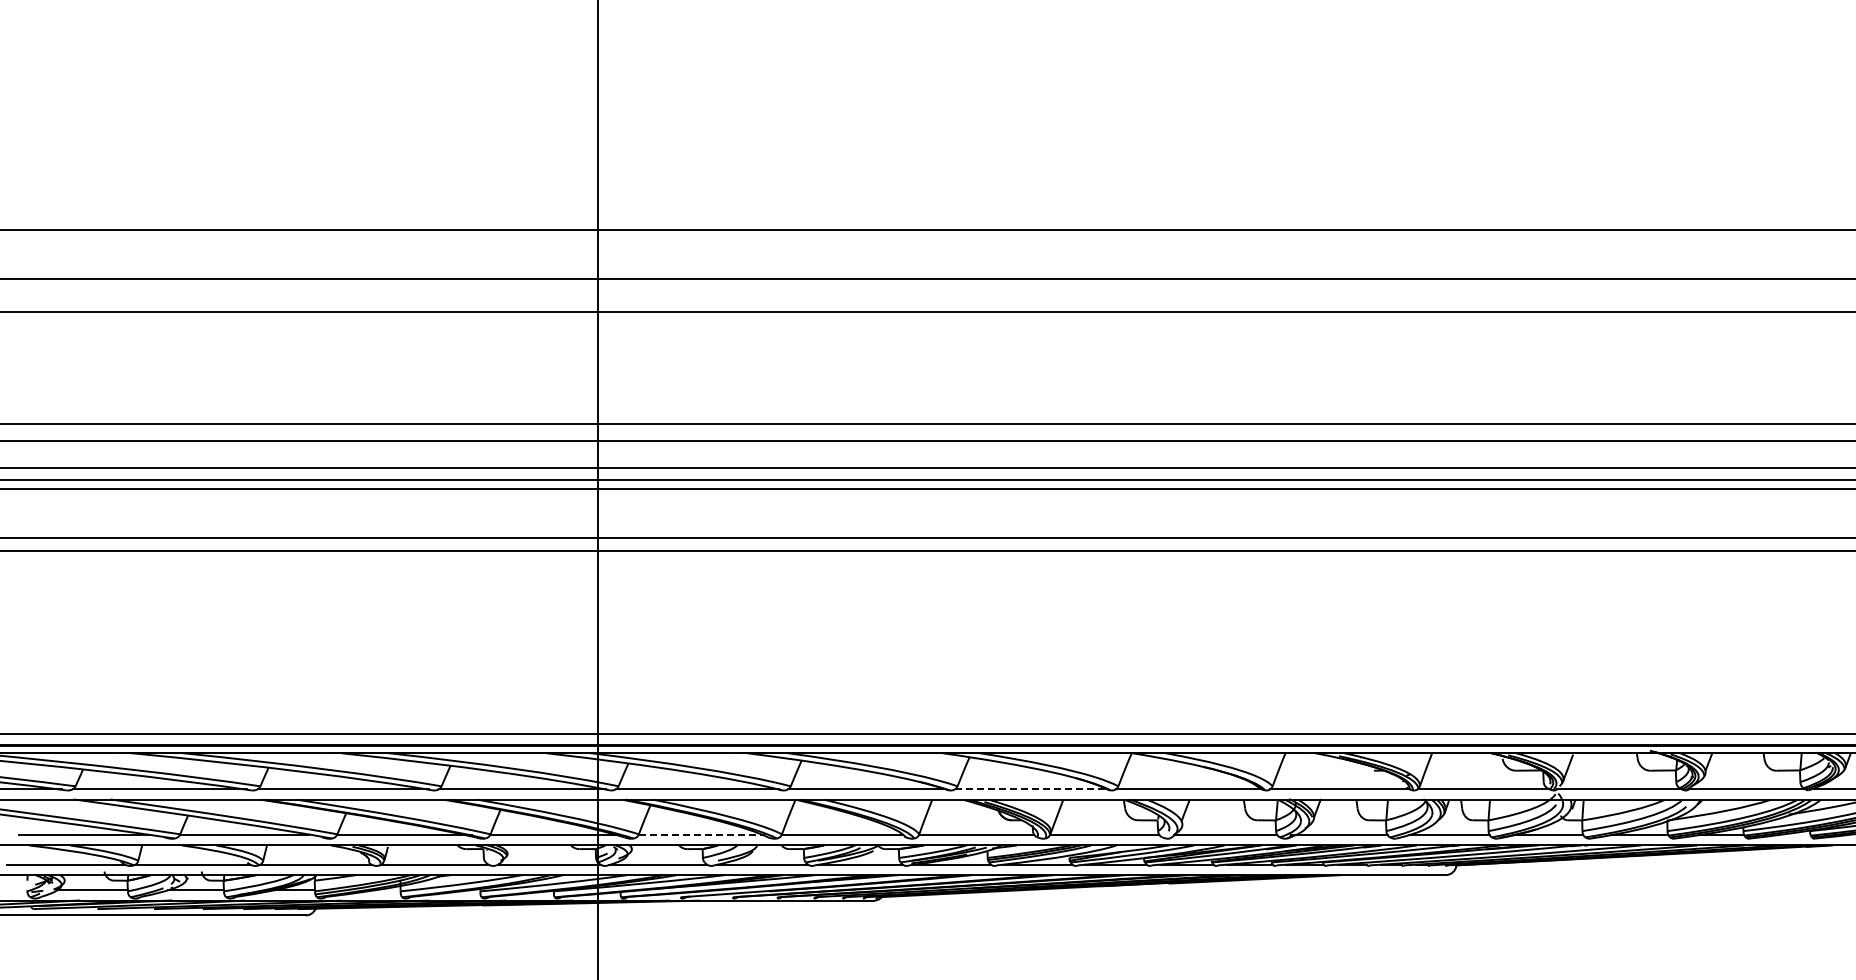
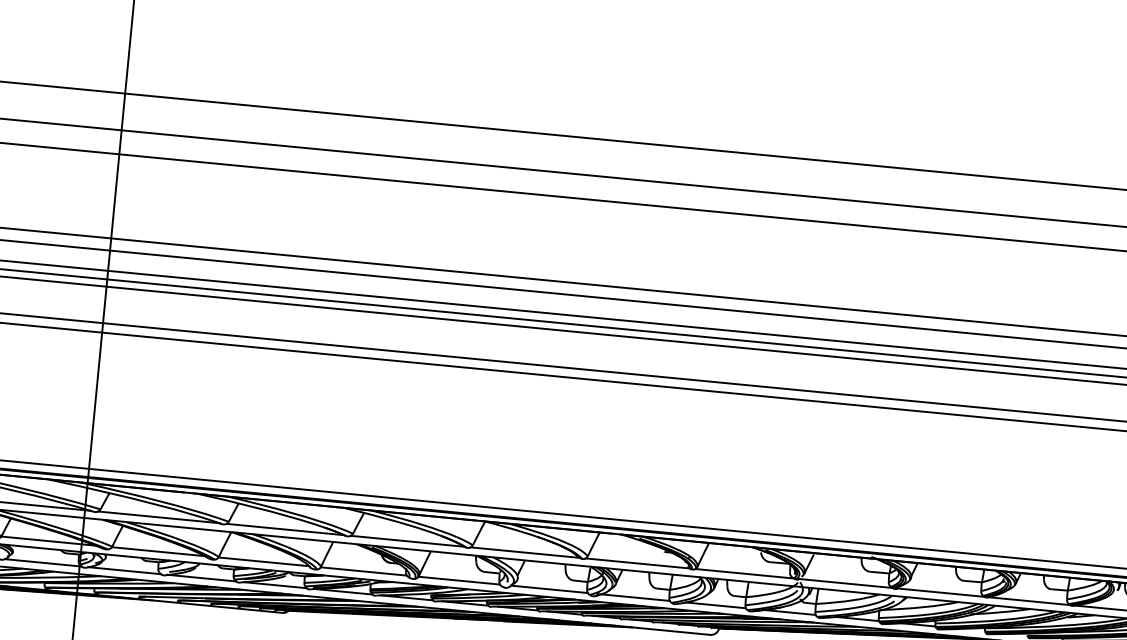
line: (1031, 789) -> (407, 541), dashed -> solid
line: (702, 835) -> (159, 552), dashed -> solid

